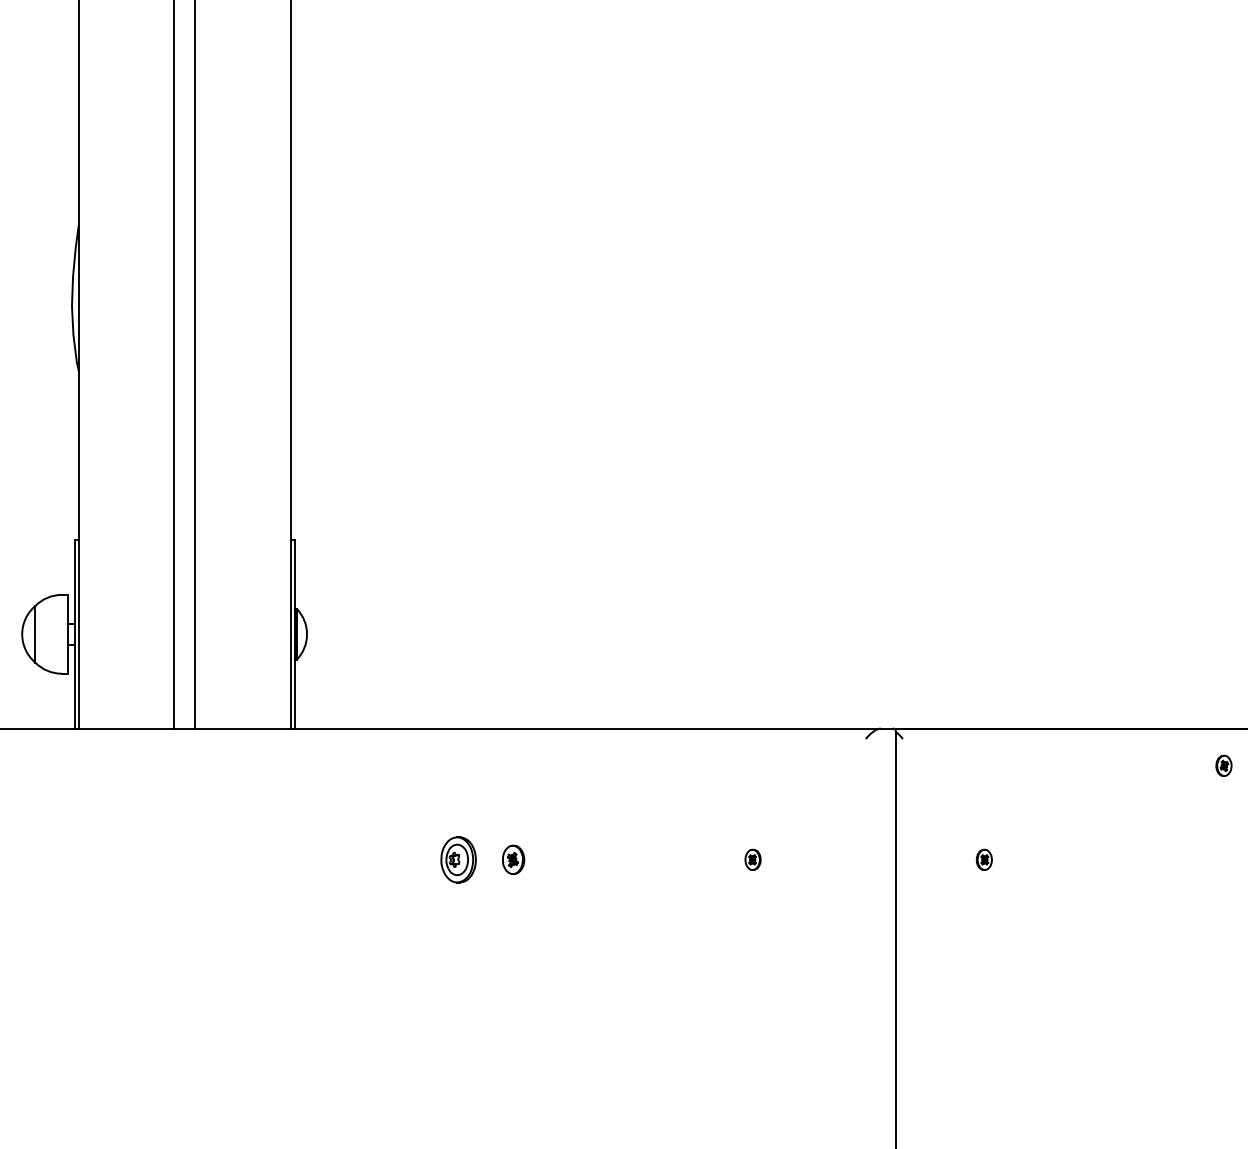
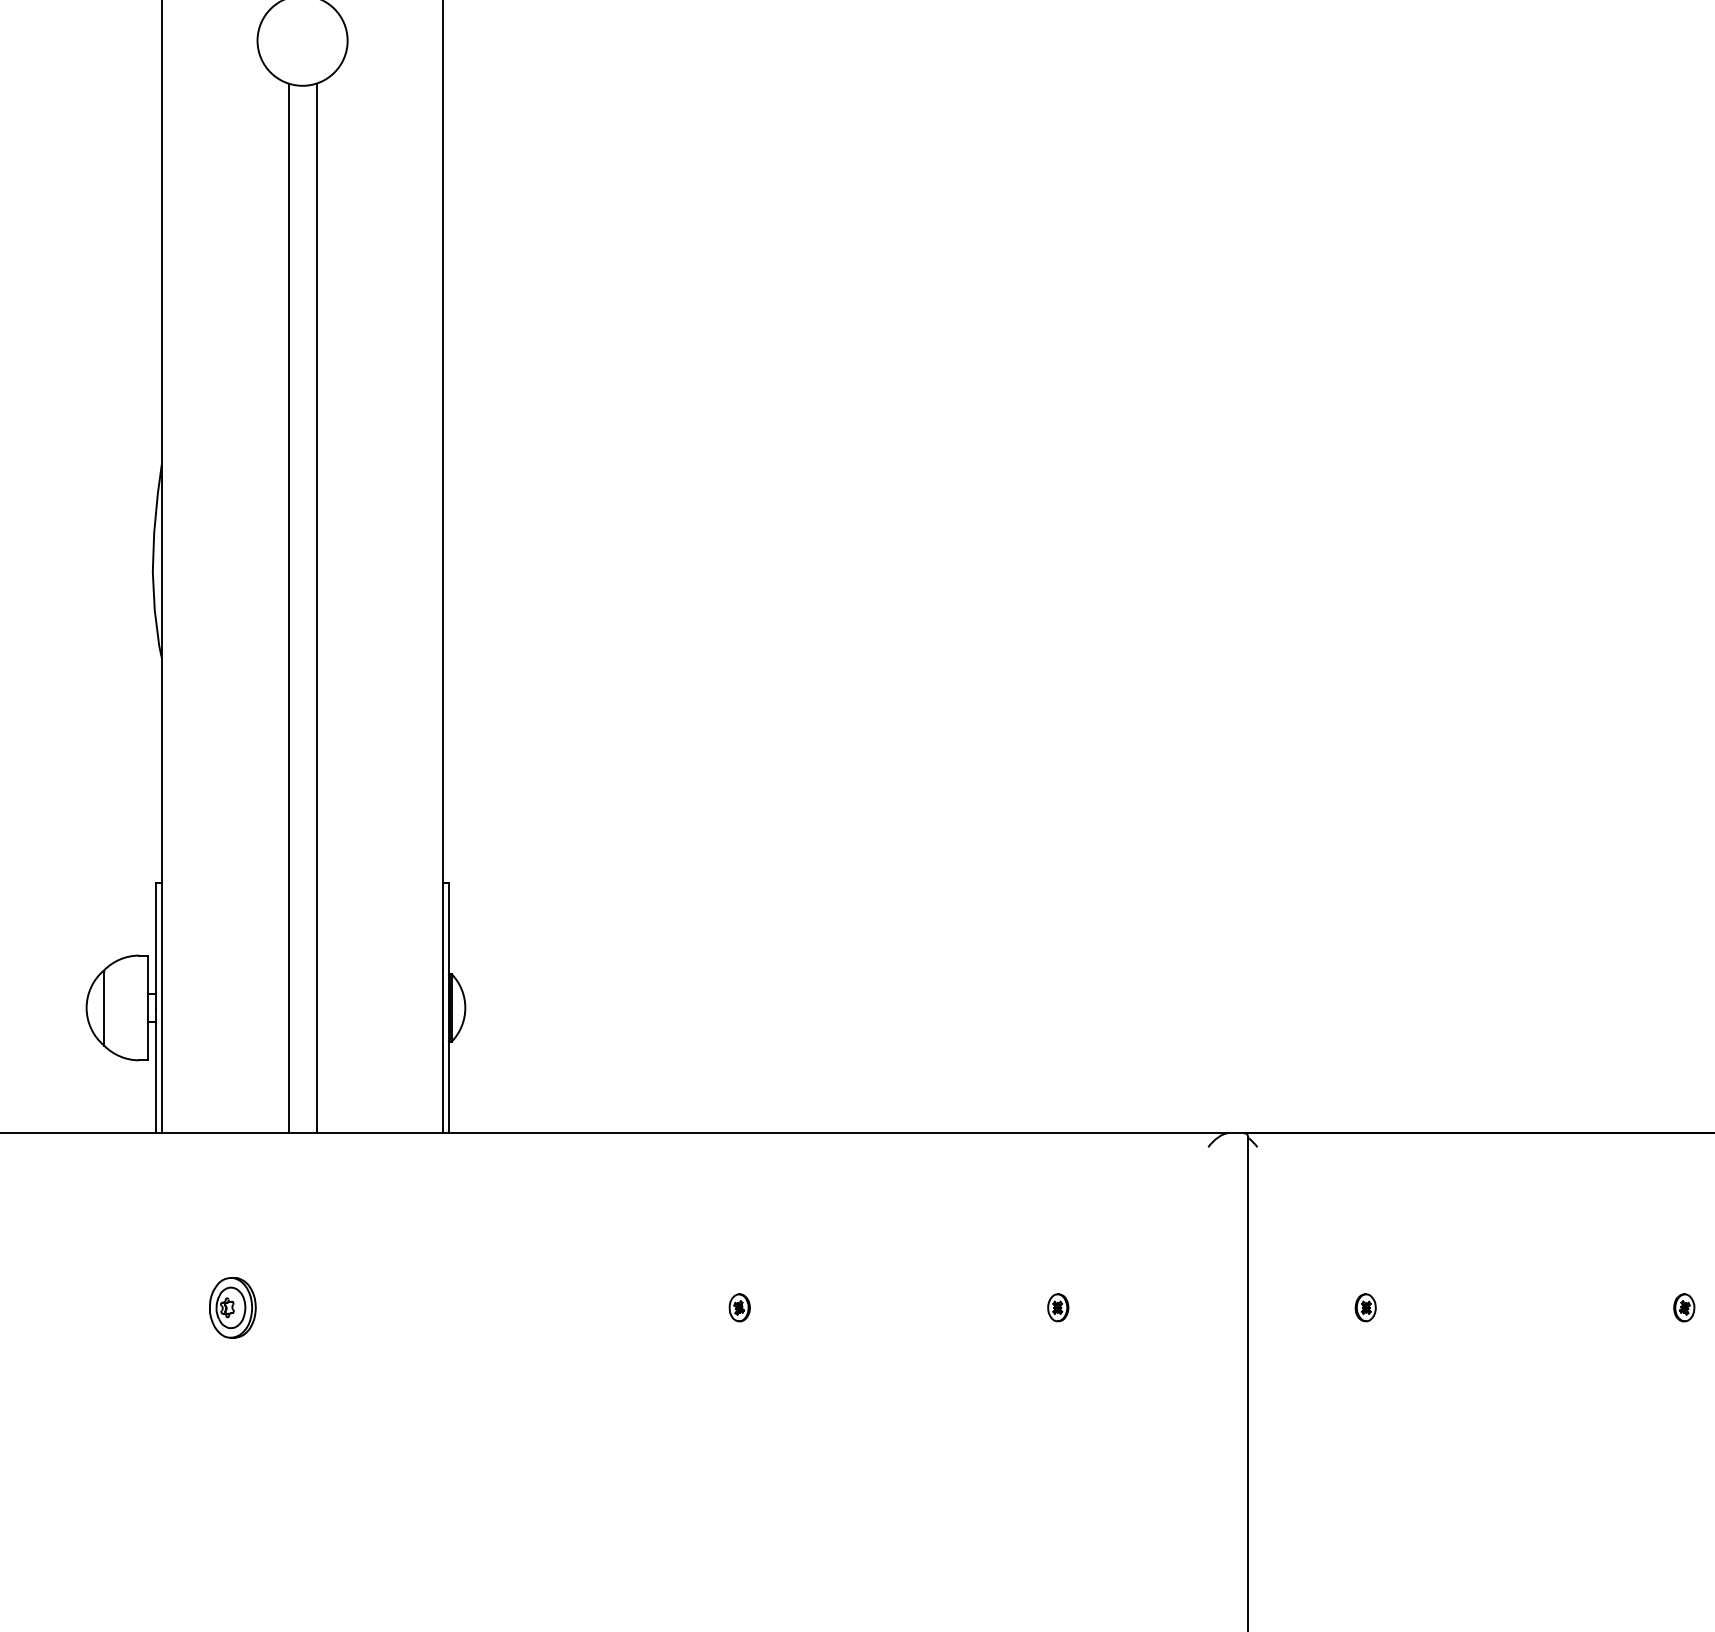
part: (1224, 765) -> (1684, 1307), moved
part: (458, 859) -> (232, 1307), moved
part: (513, 859) -> (739, 1307), size x0.71

